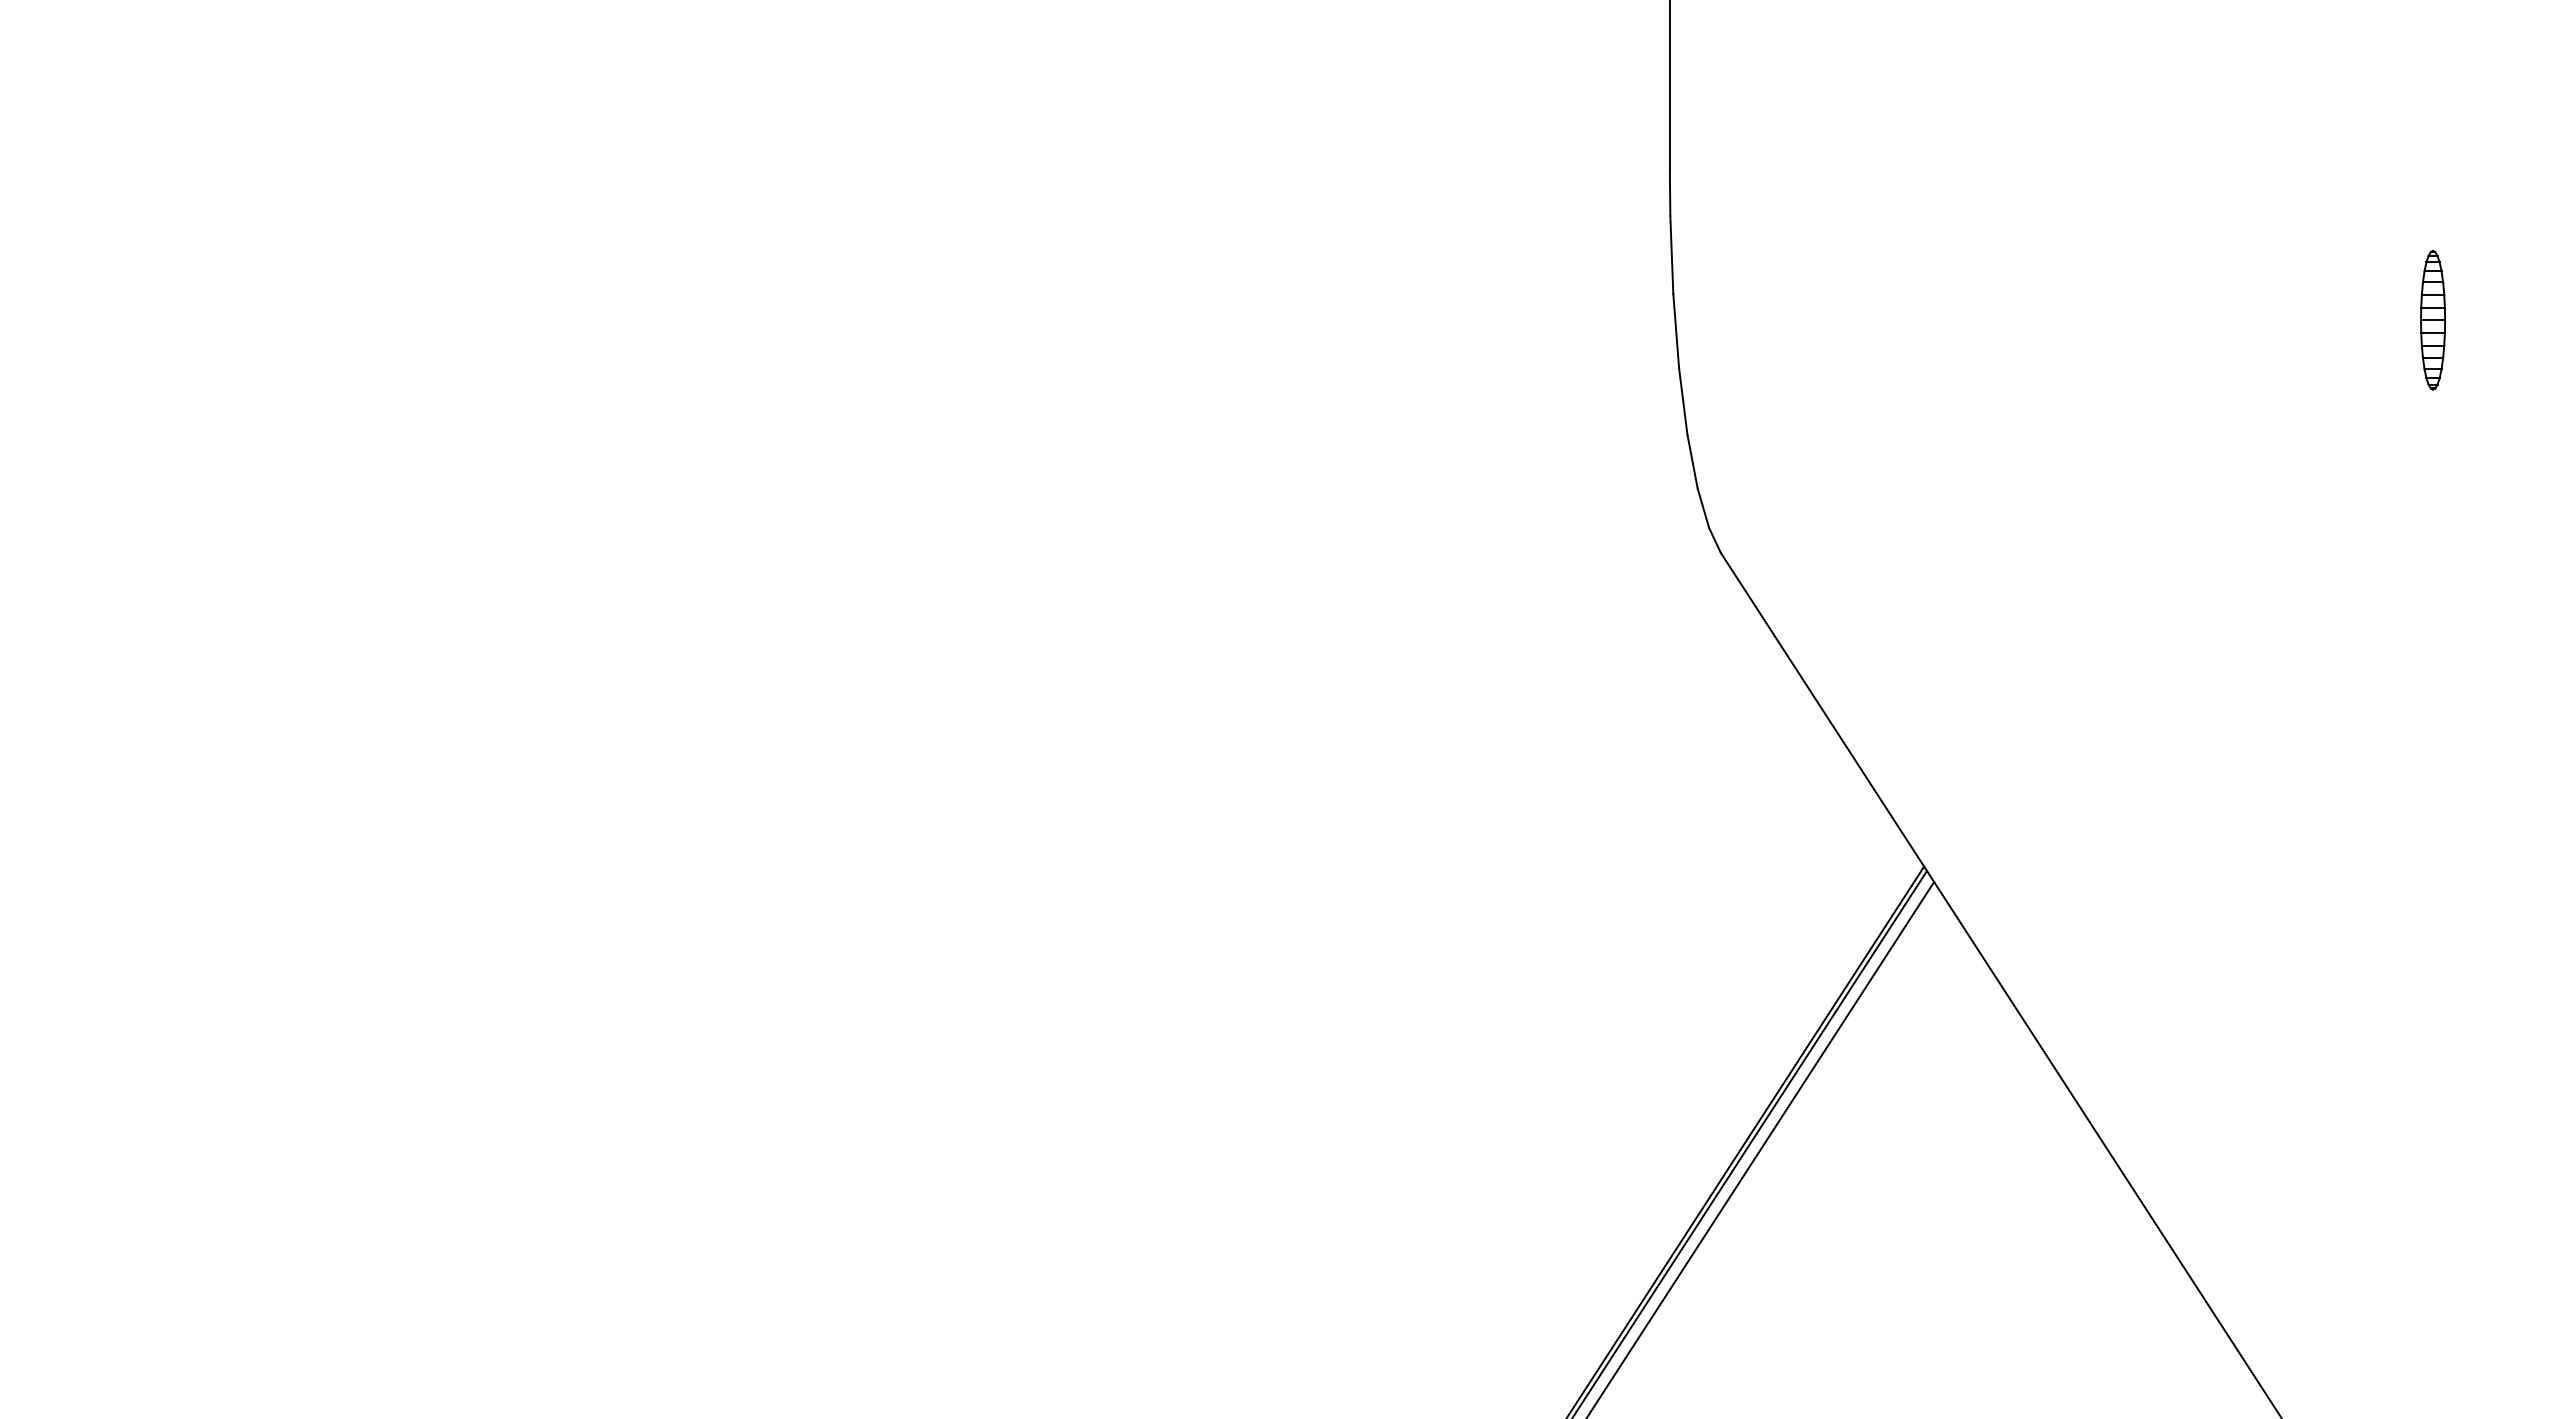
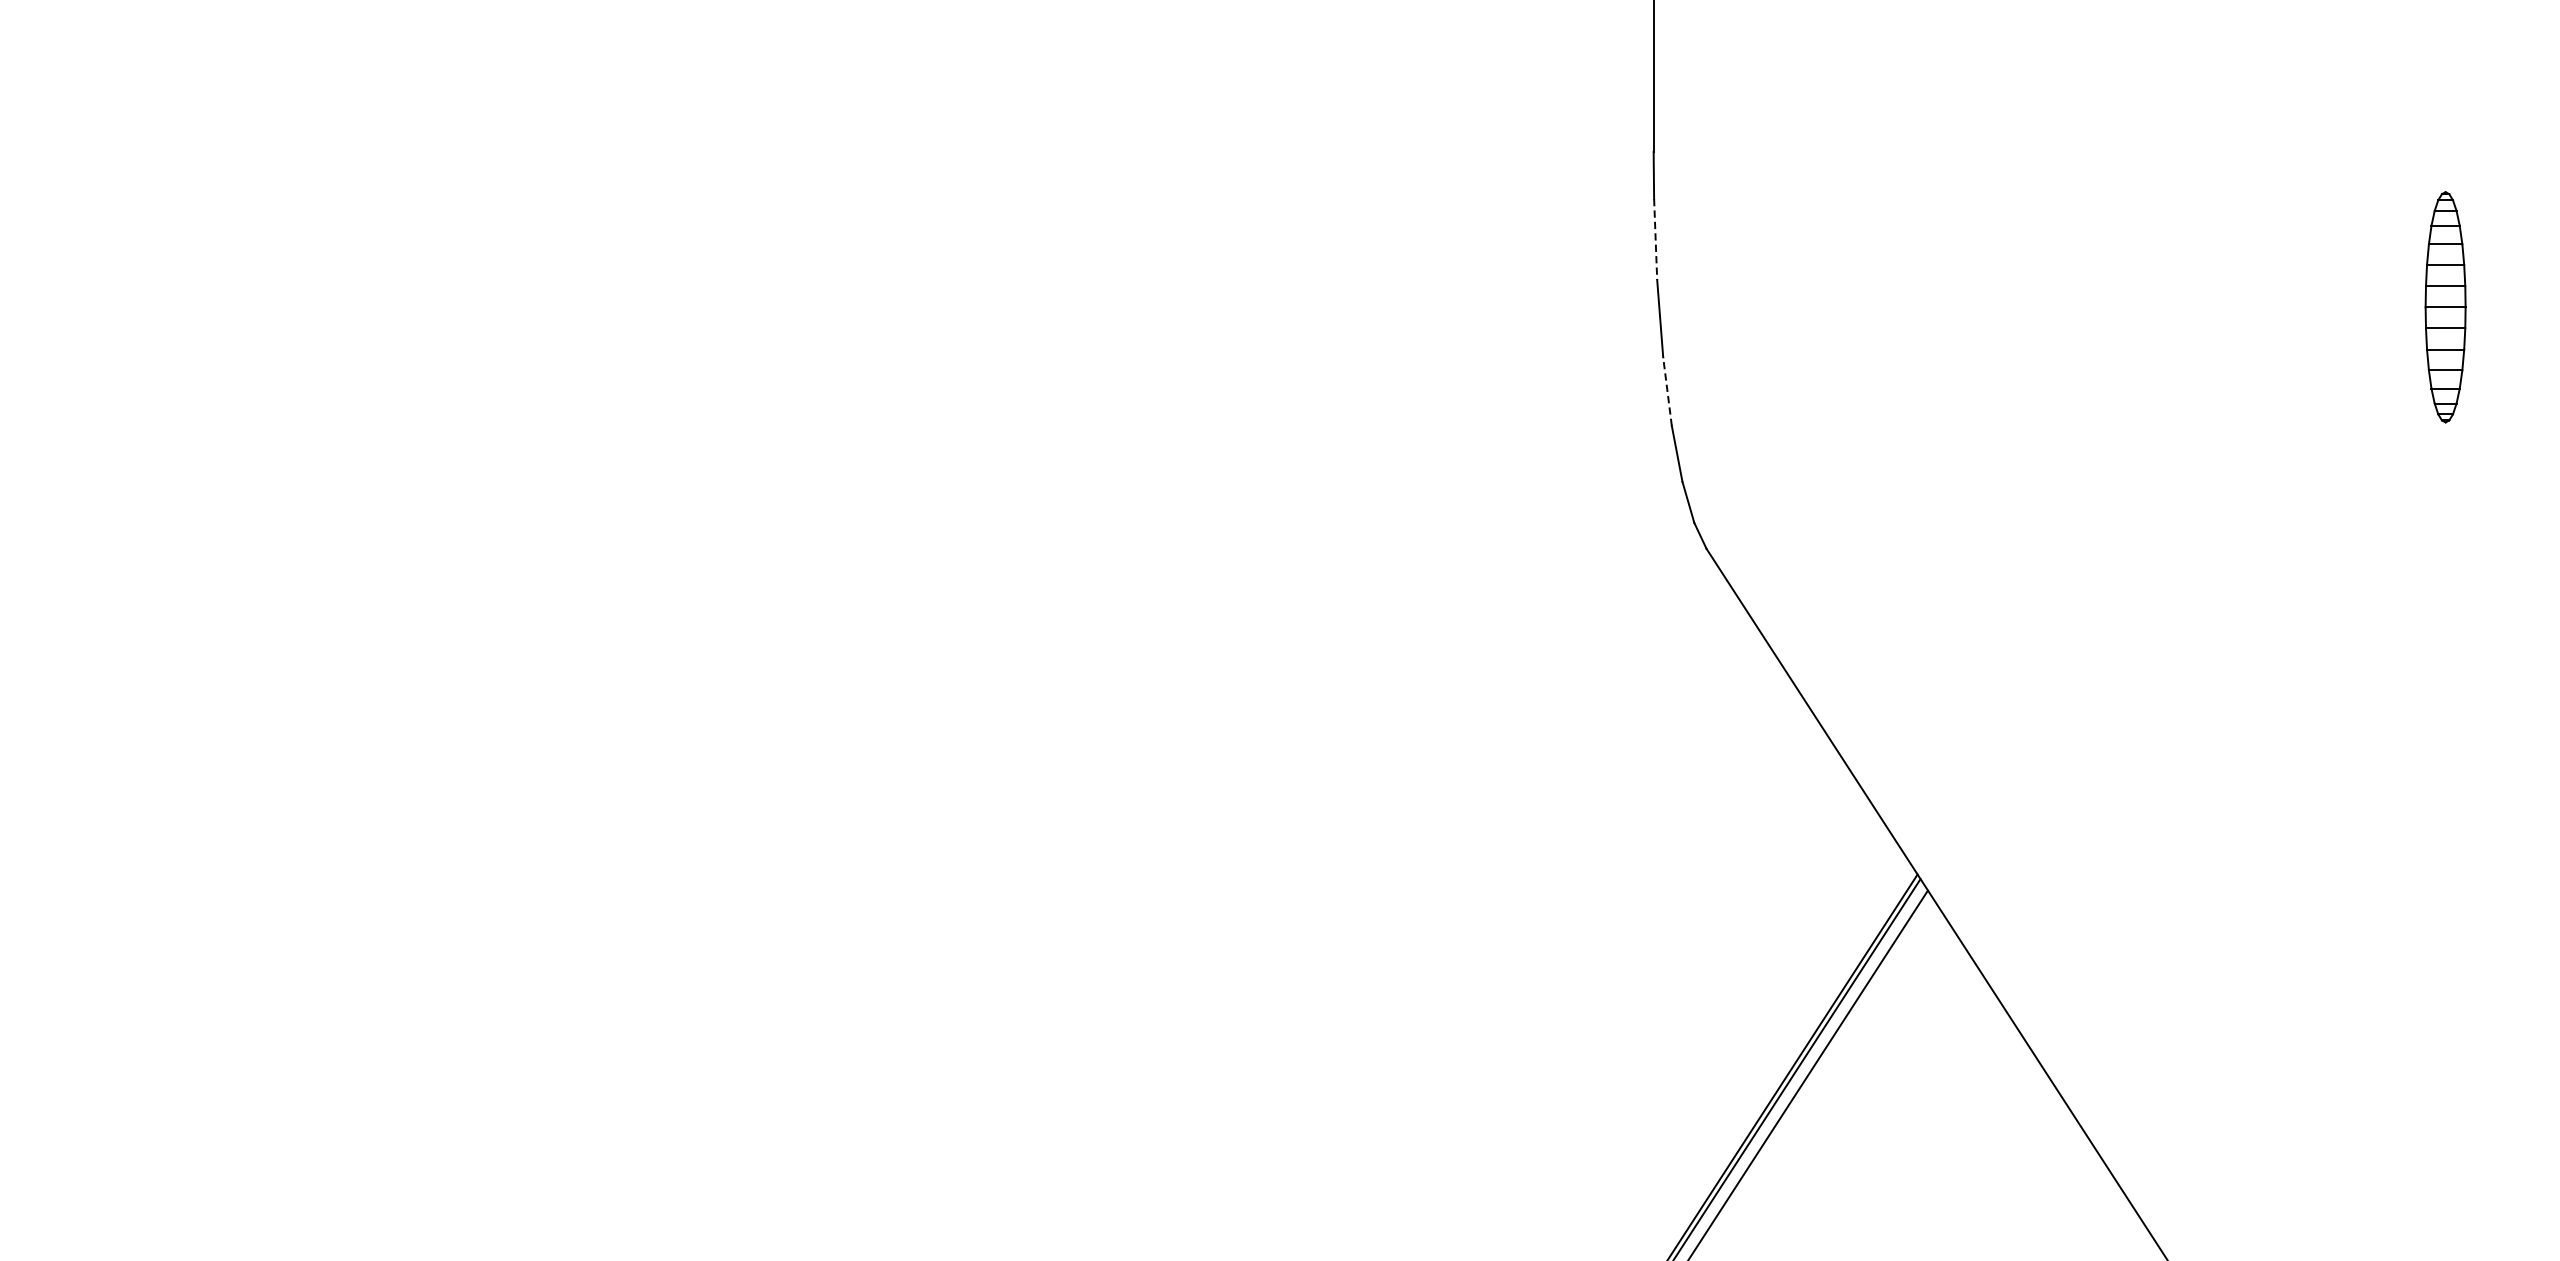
line: (1671, 255) -> (1655, 240), solid -> dashed
part: (2433, 320) -> (2446, 307), size x1.6
line: (1683, 400) -> (1667, 390), solid -> dashed

